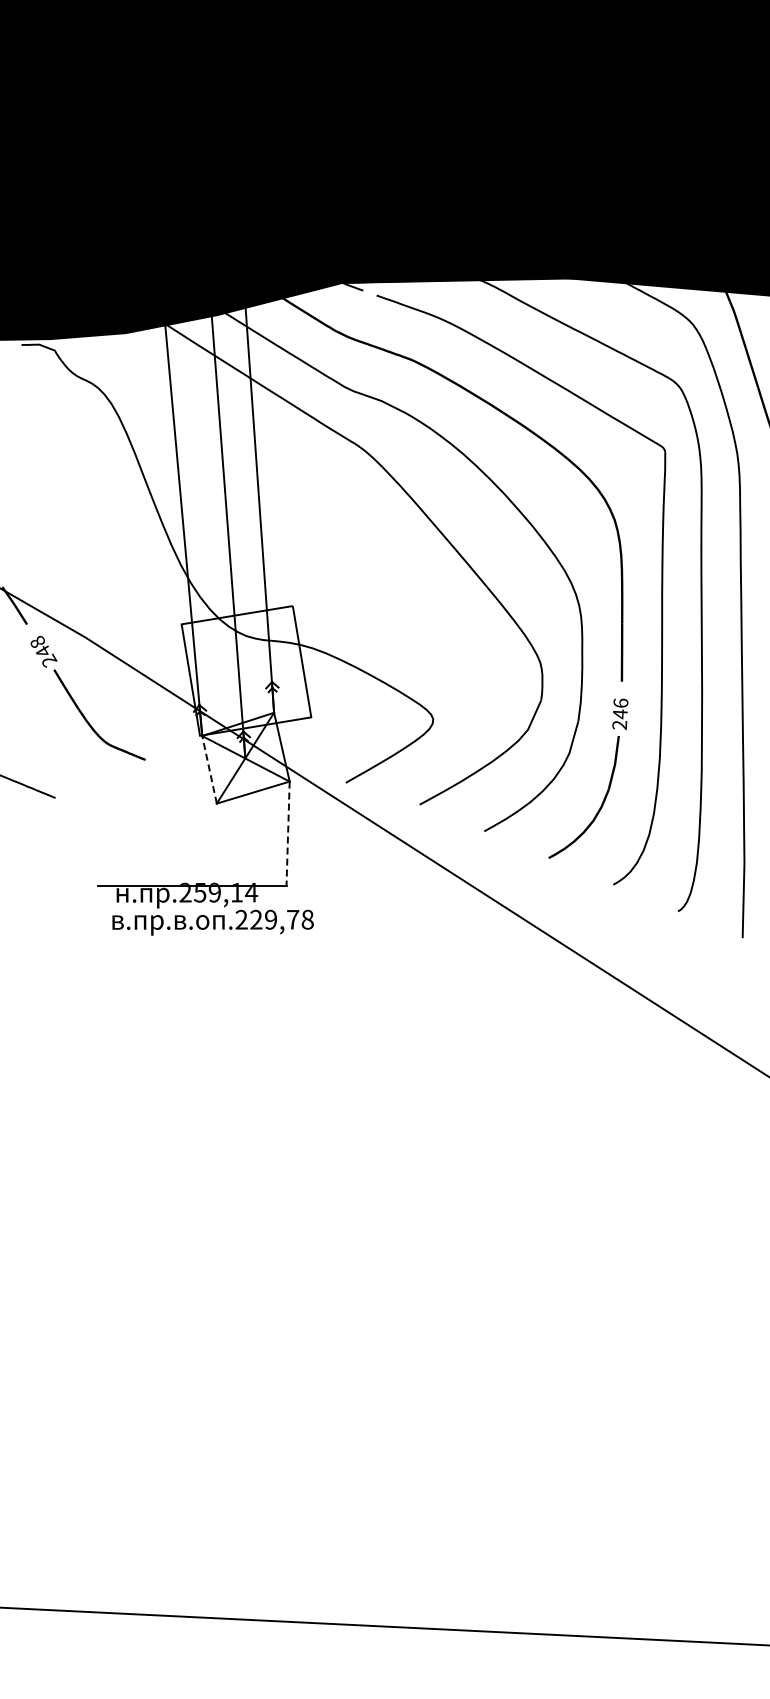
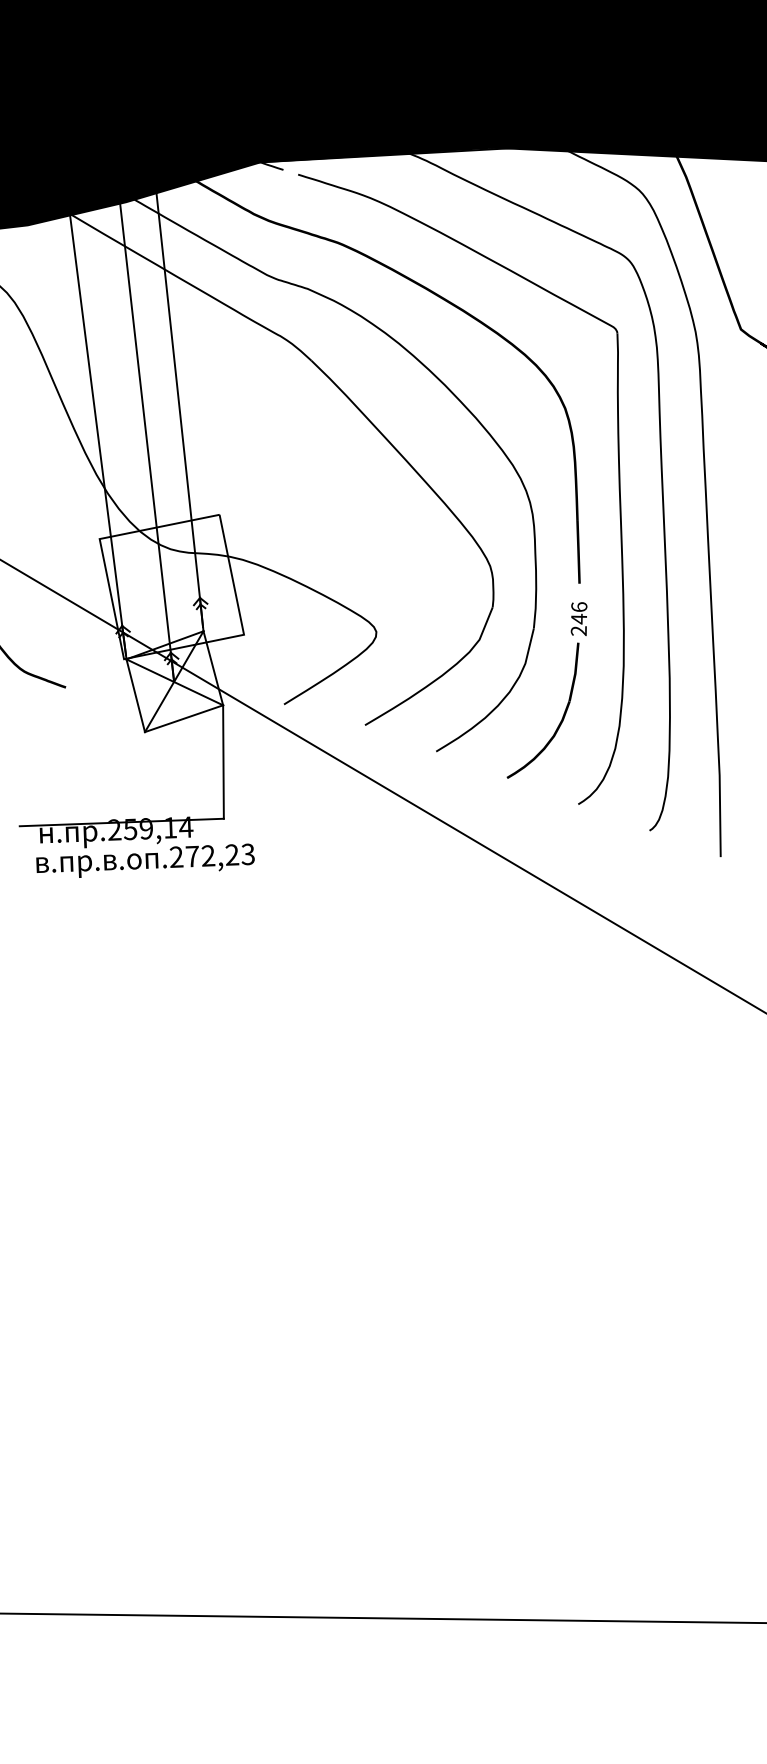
line: (209, 769) -> (135, 695), dashed -> solid
line: (288, 834) -> (223, 762), dashed -> solid
text: (281, 919) -> (219, 855), .229,78 -> .272,23

